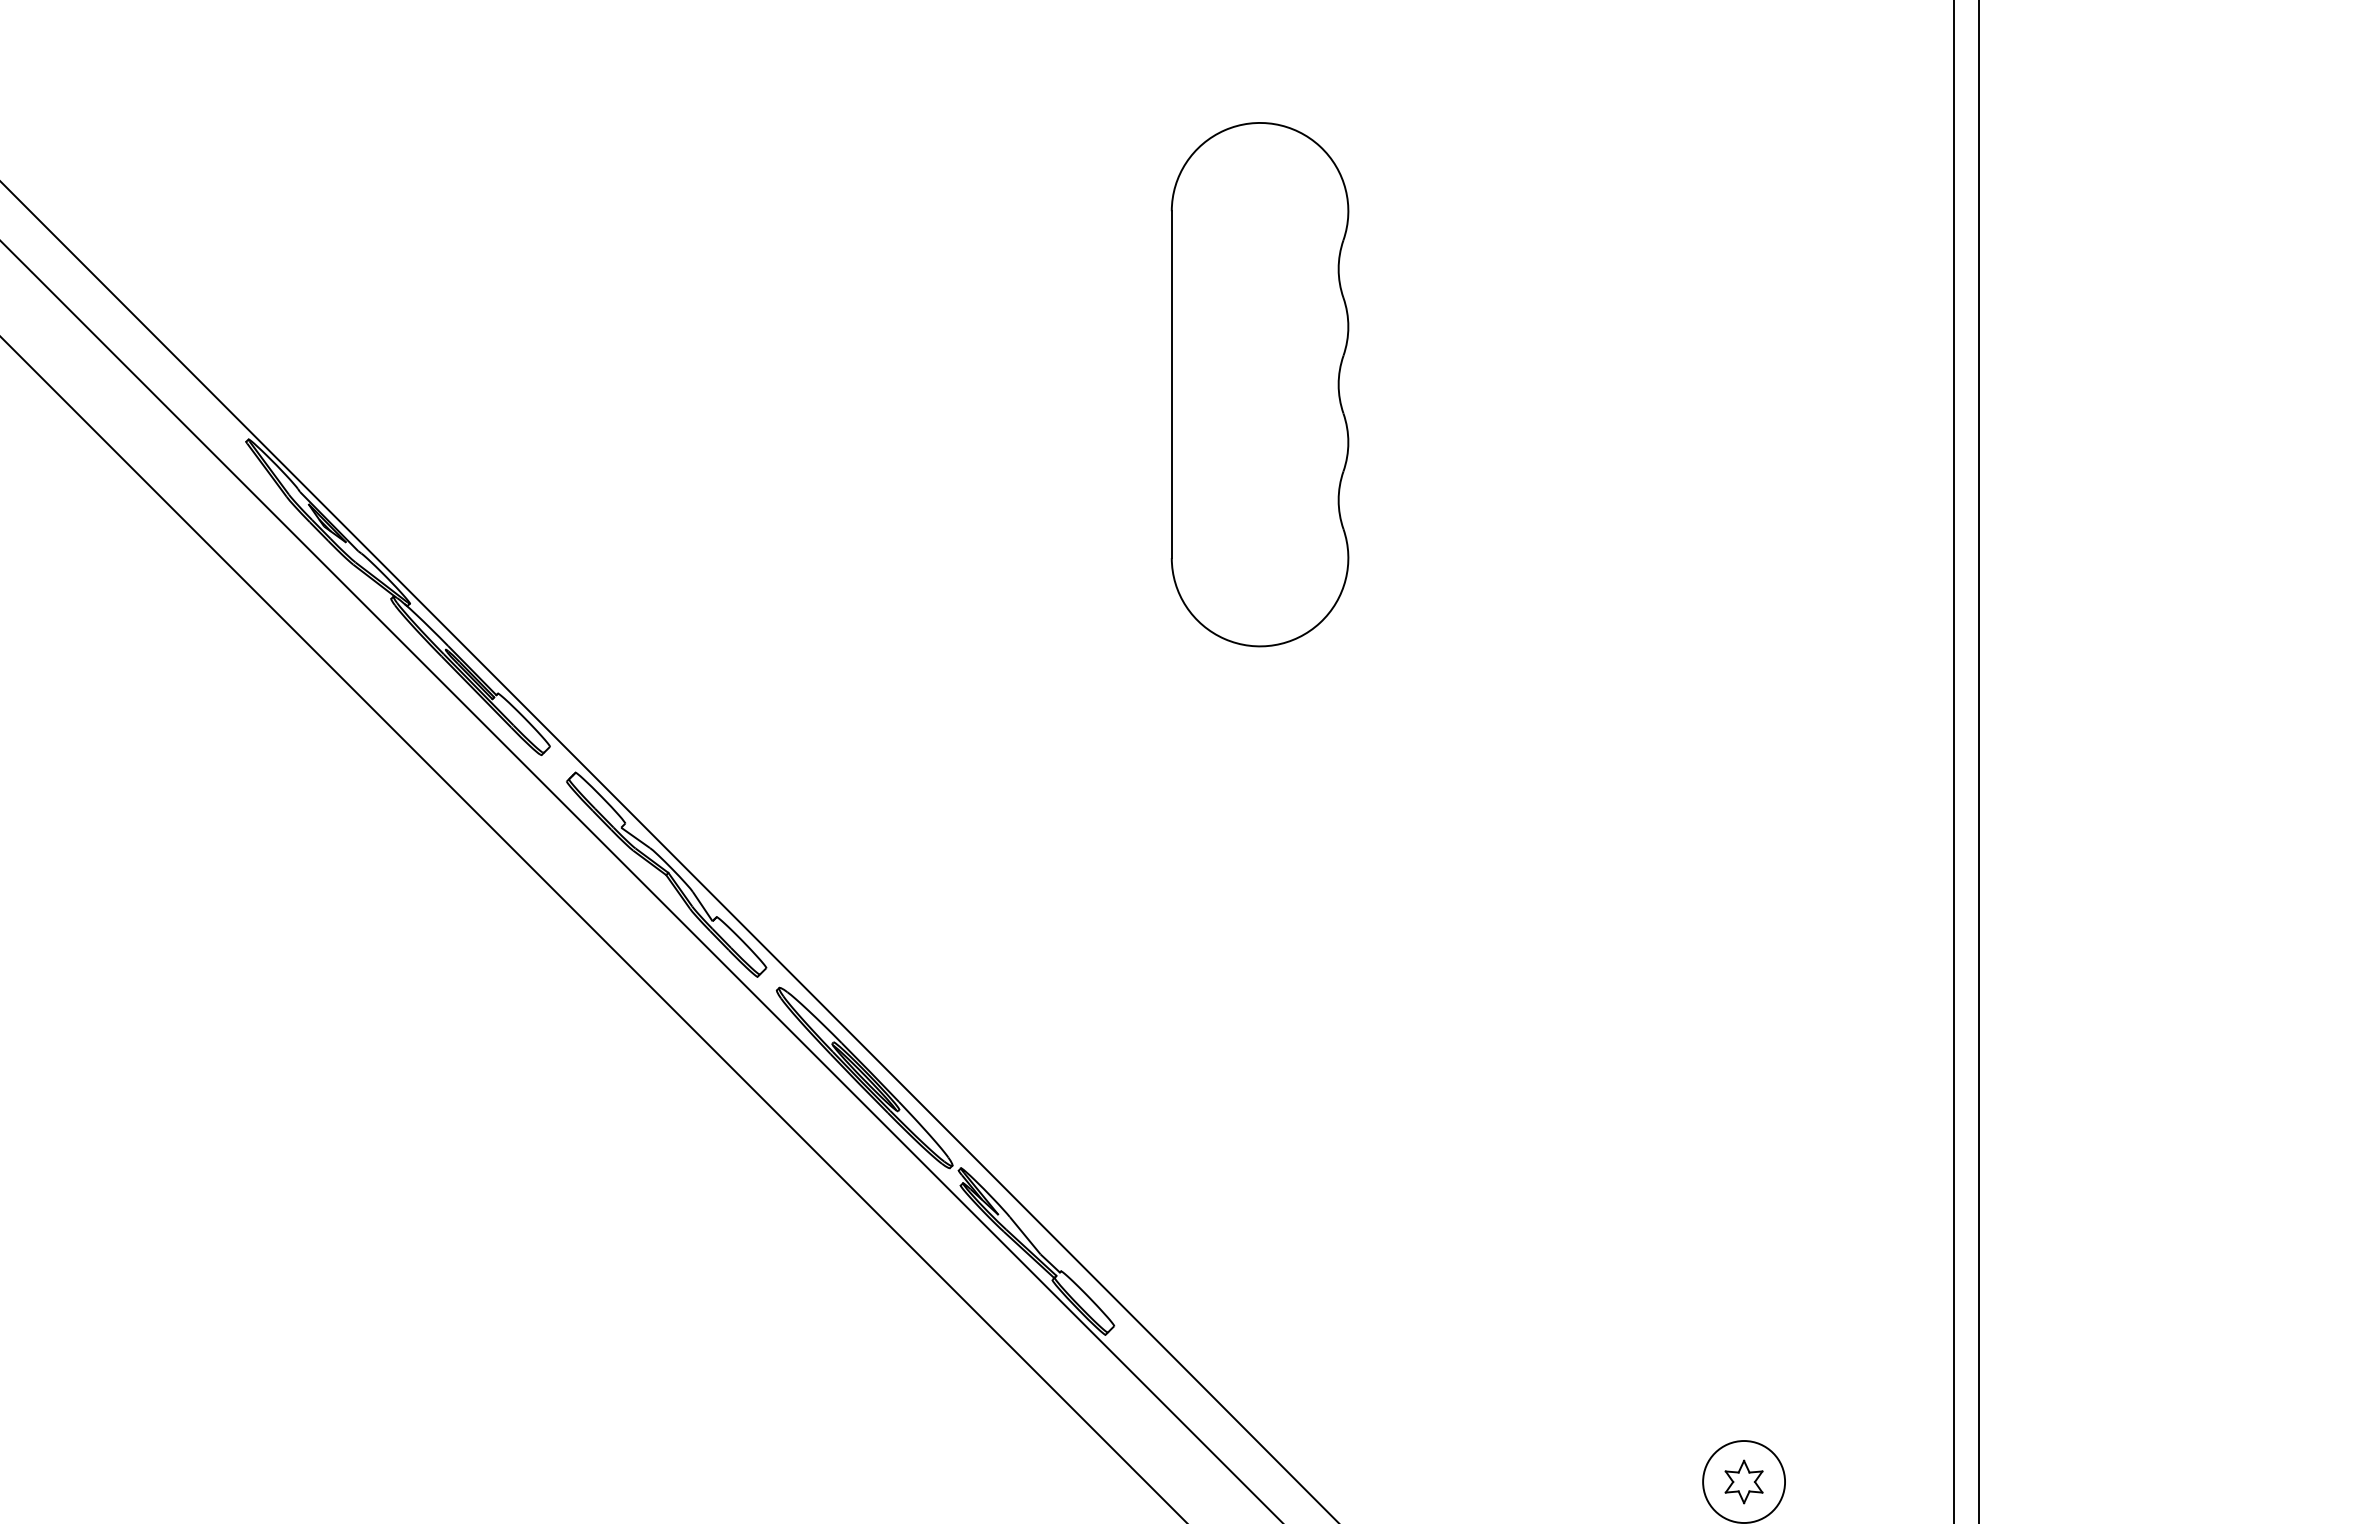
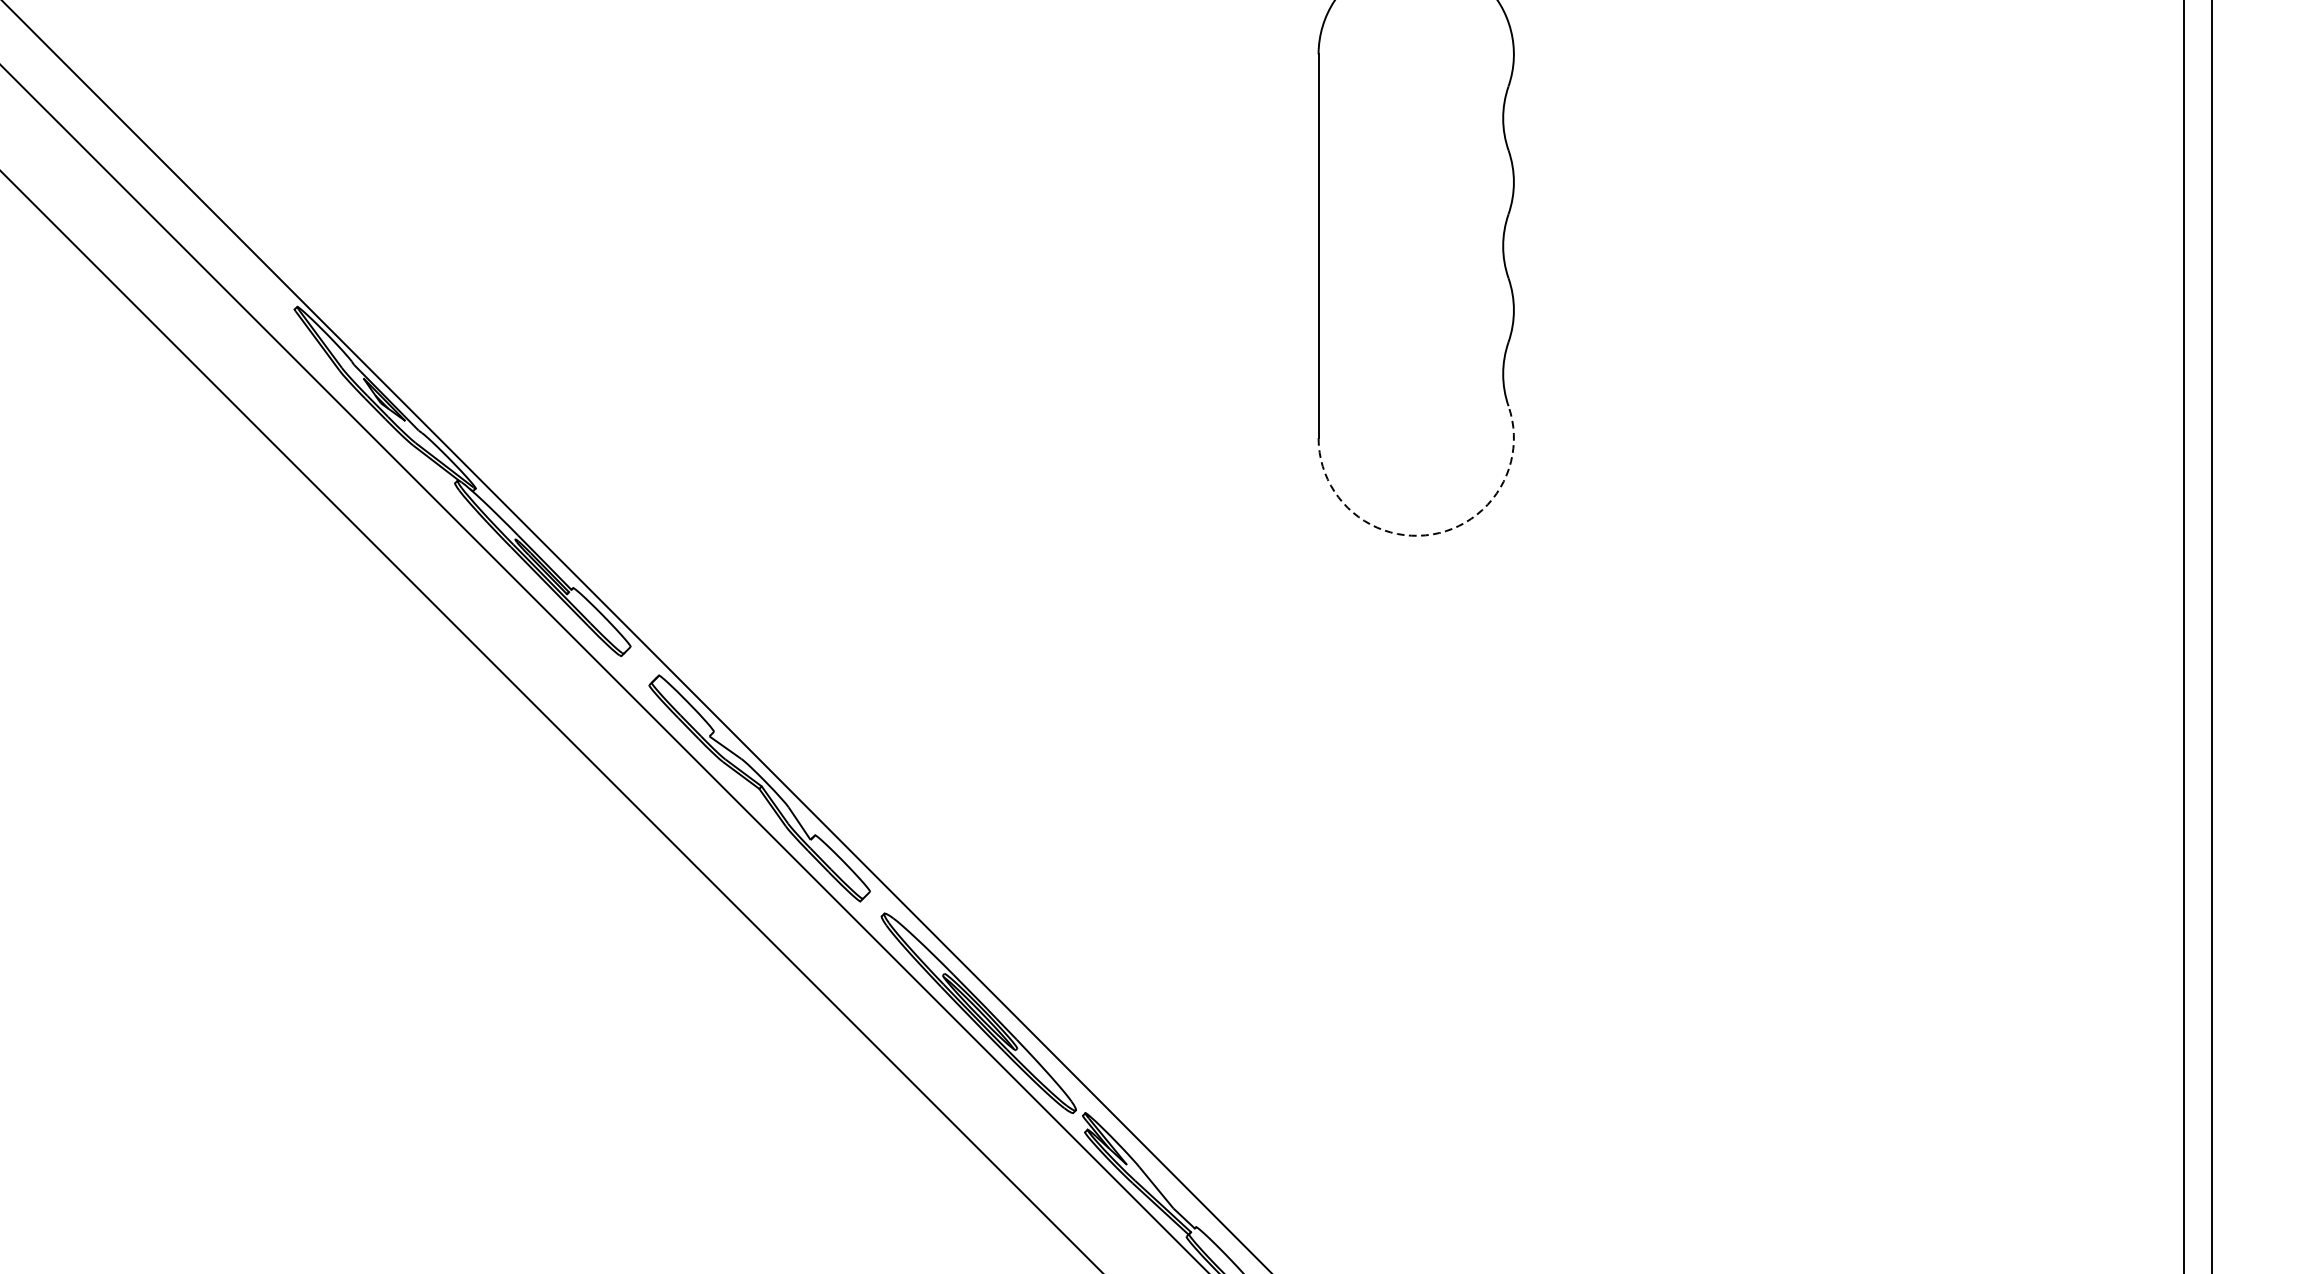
arc: (1274, 645) -> (1432, 534), solid -> dashed

